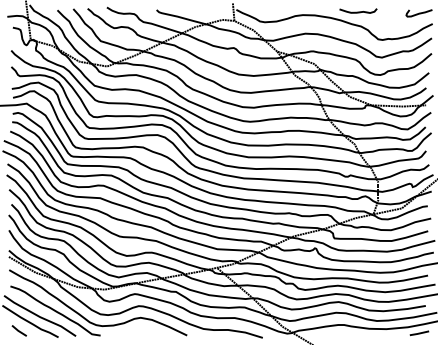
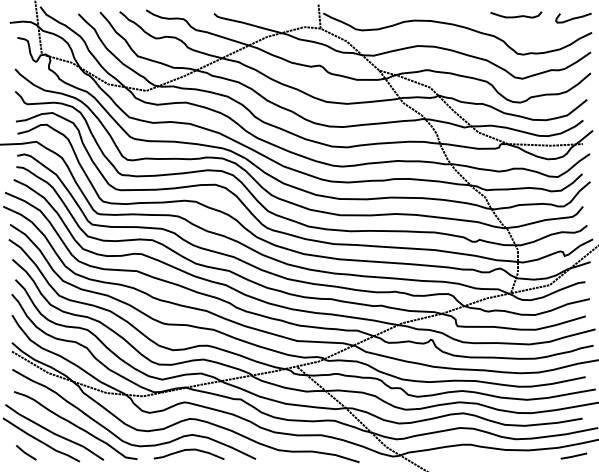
curve: (358, 12) -> (516, 16), moved
curve: (137, 329) -> (188, 450), added

